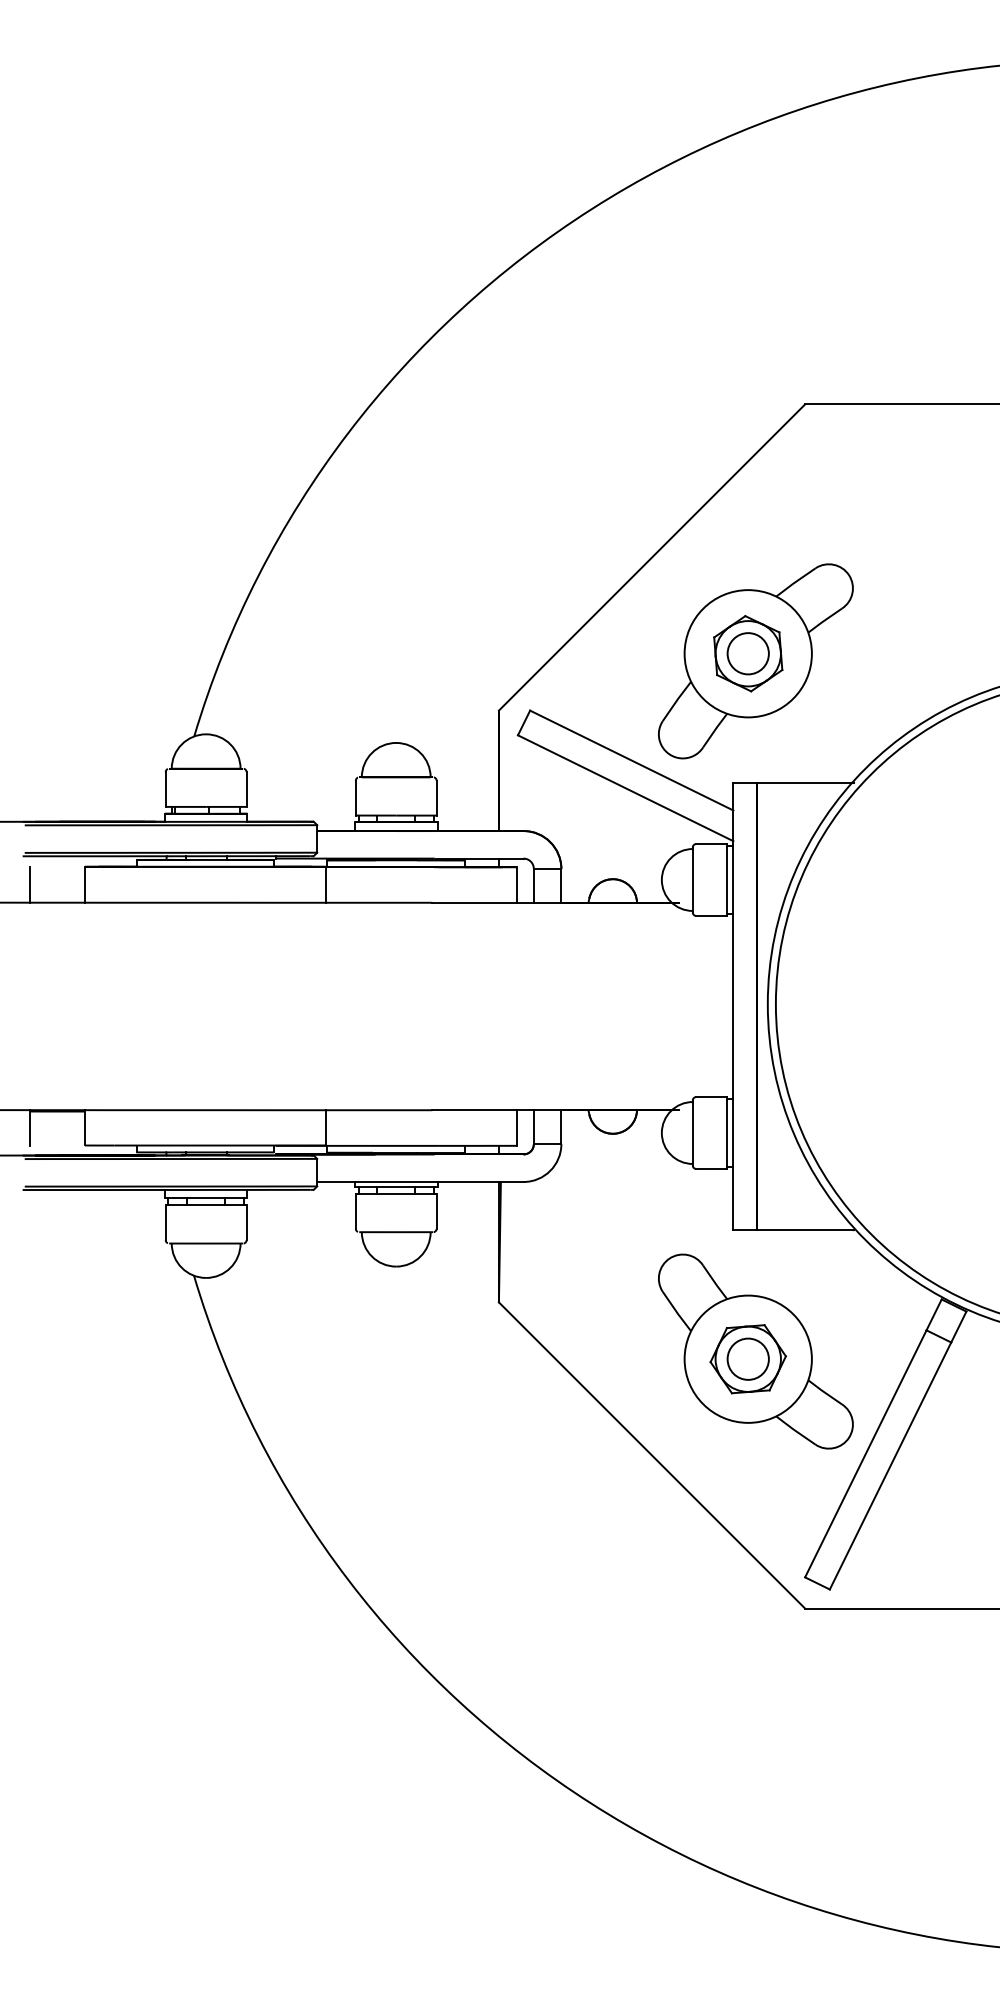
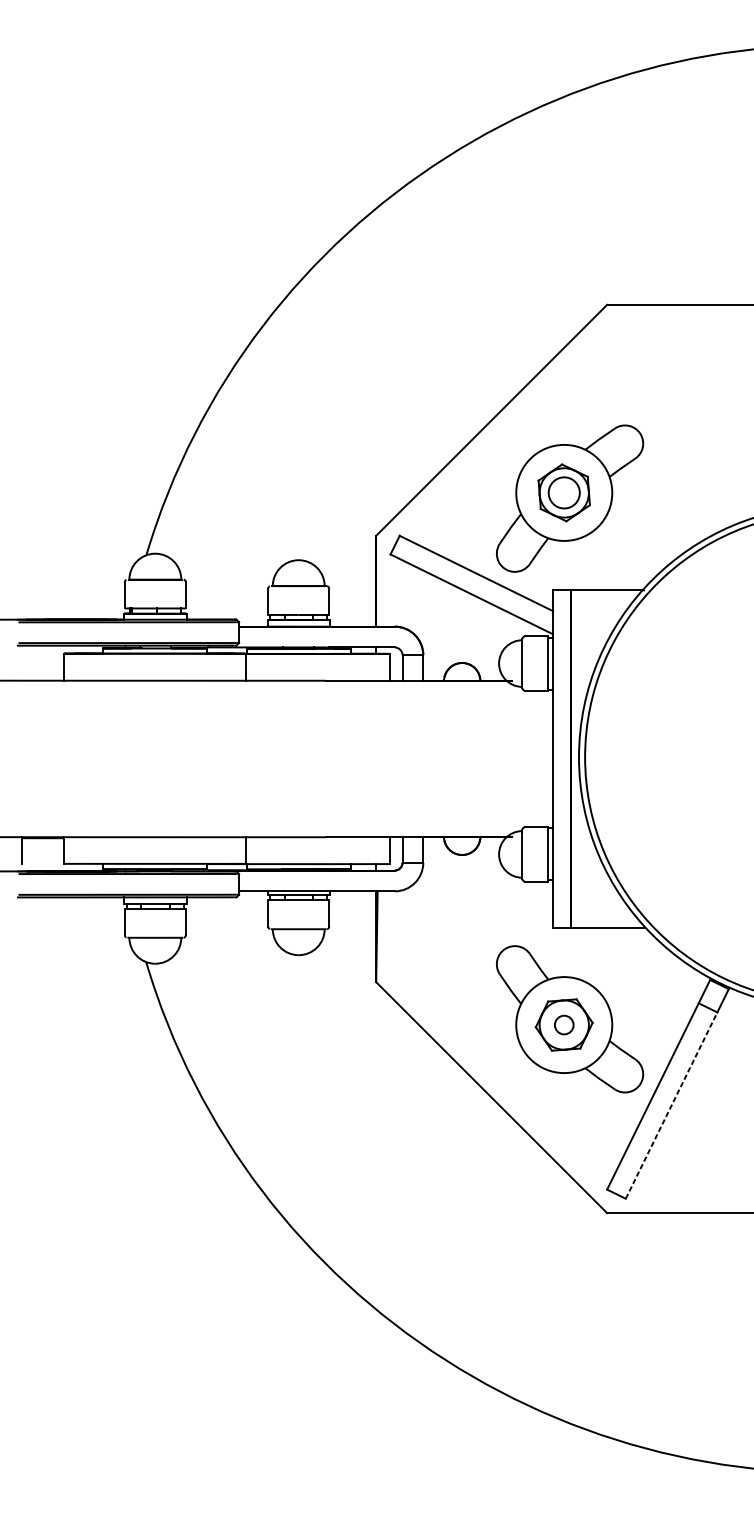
line: (29, 884) -> (22, 666), removed
circle: (747, 1358) -> (563, 1024), size x0.6
line: (890, 1466) -> (671, 1105), solid -> dashed

